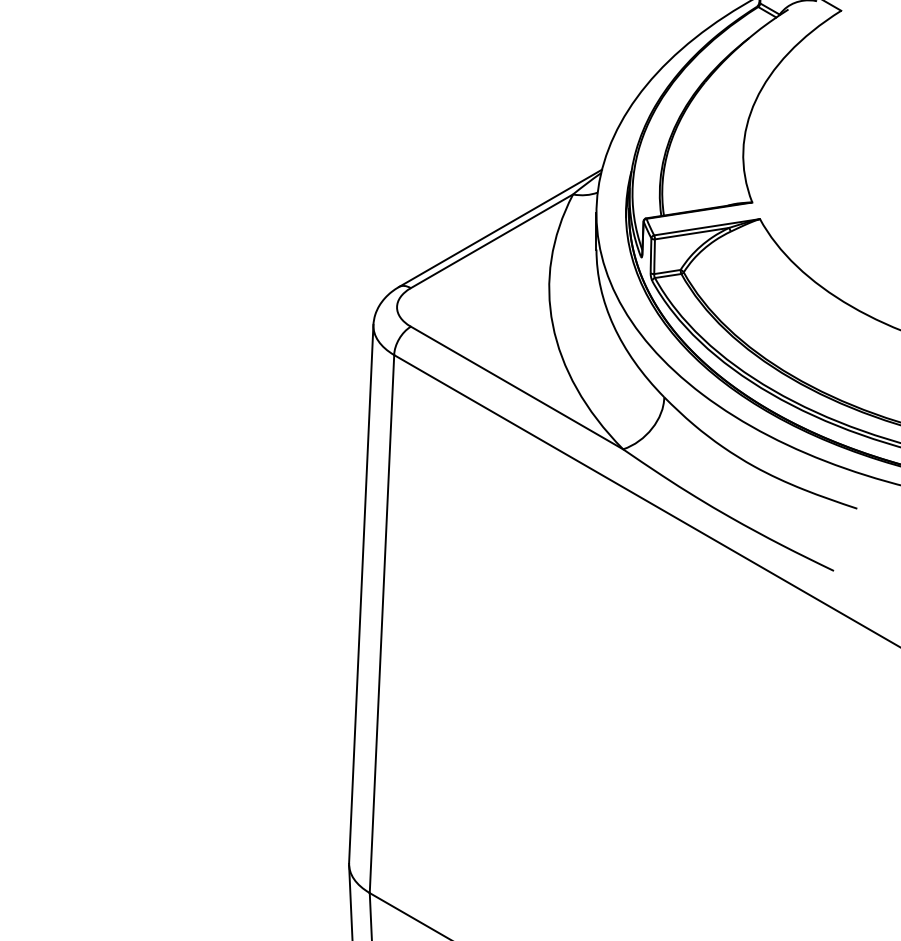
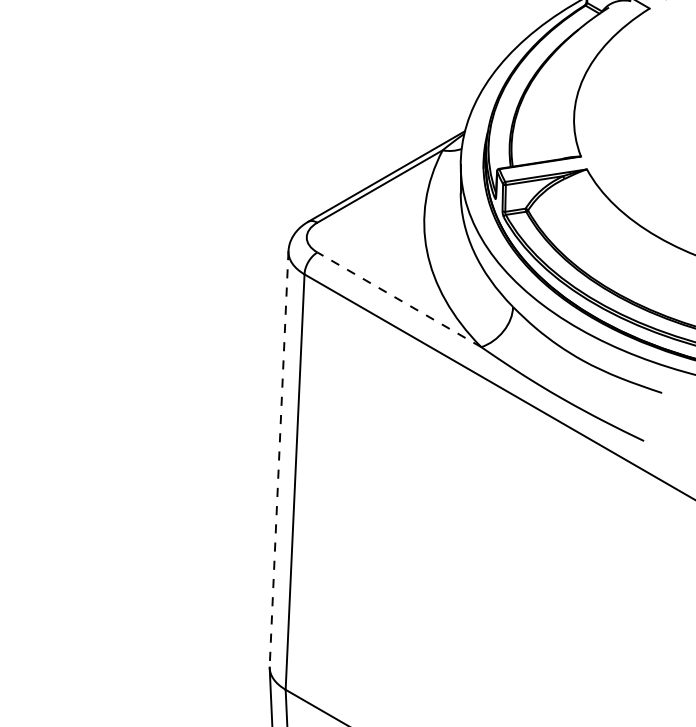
line: (517, 388) -> (399, 300), solid -> dashed
line: (361, 594) -> (279, 459), solid -> dashed

